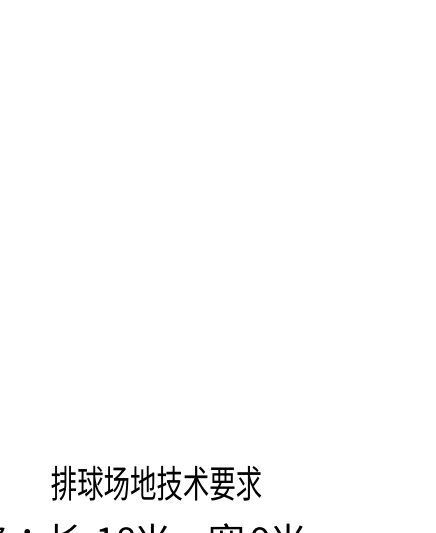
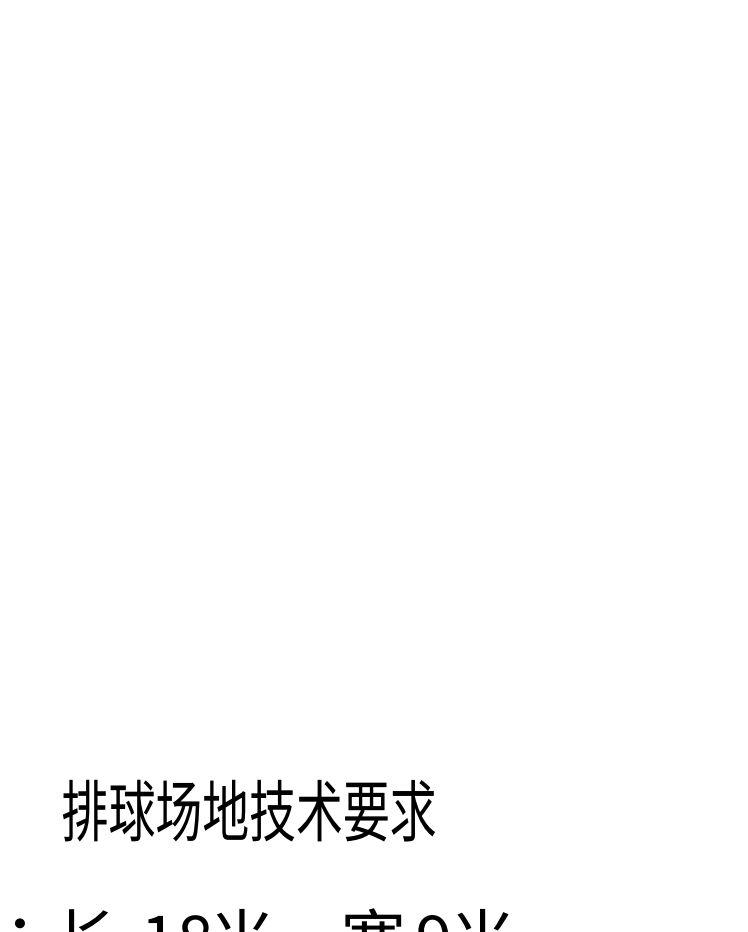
text: (155, 482) -> (247, 809), moved

